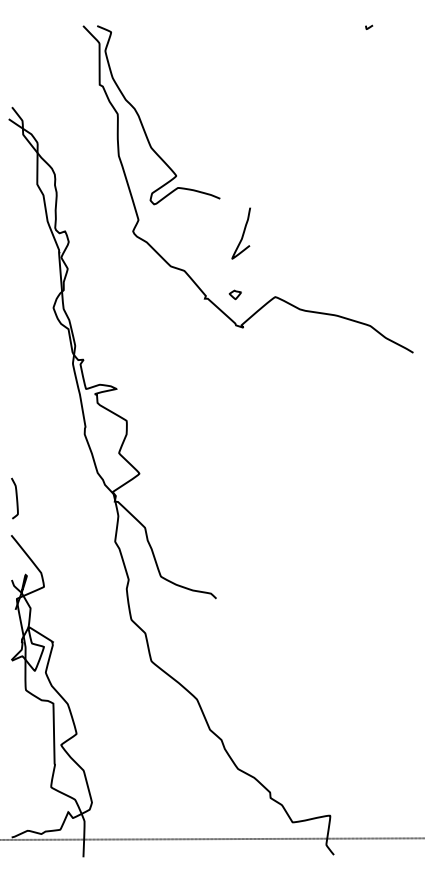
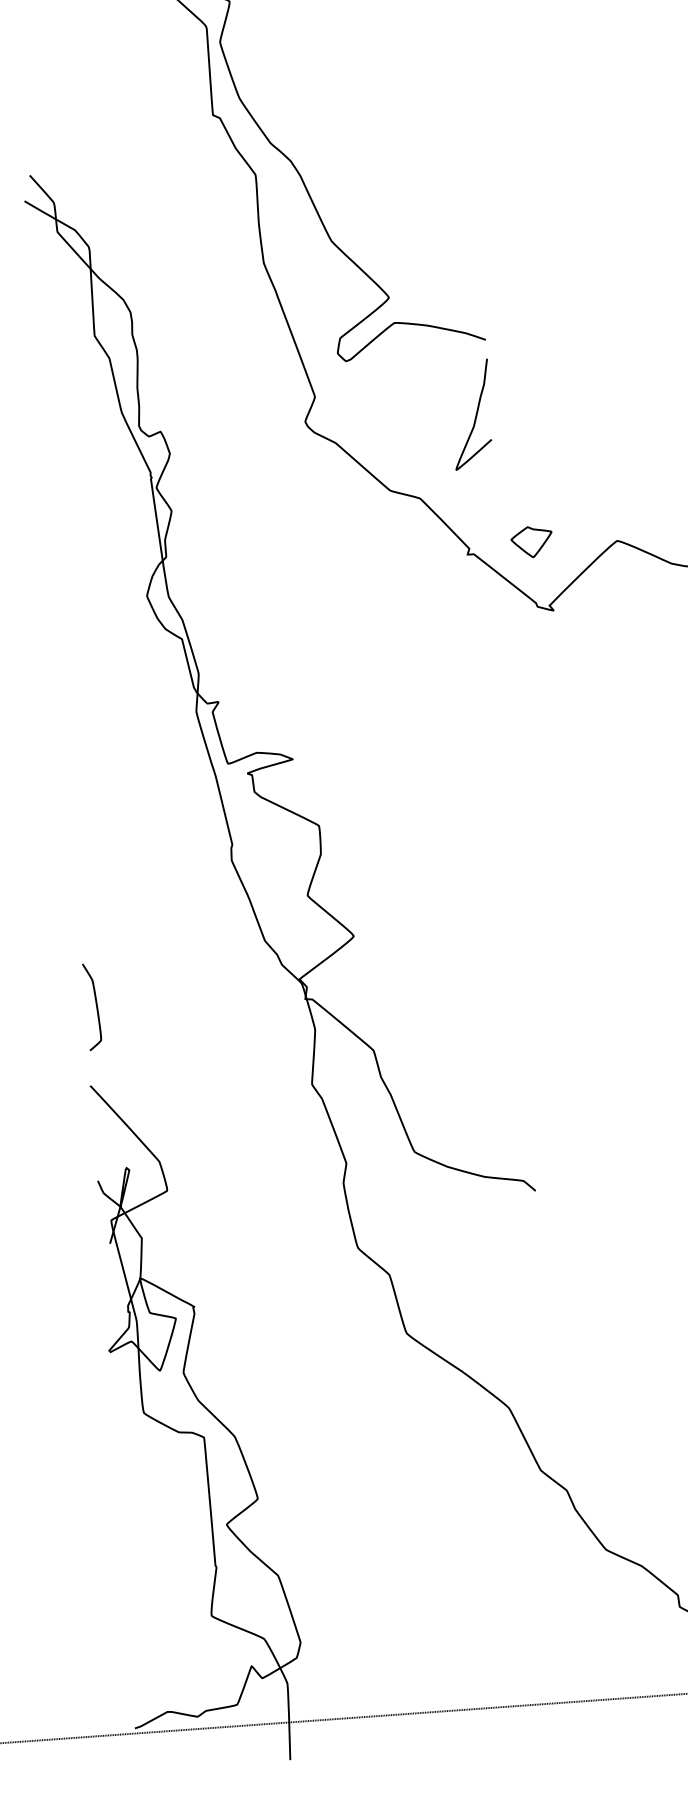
curve: (242, 233) -> (474, 414), moved
part: (235, 294) -> (532, 541), size x1.67

